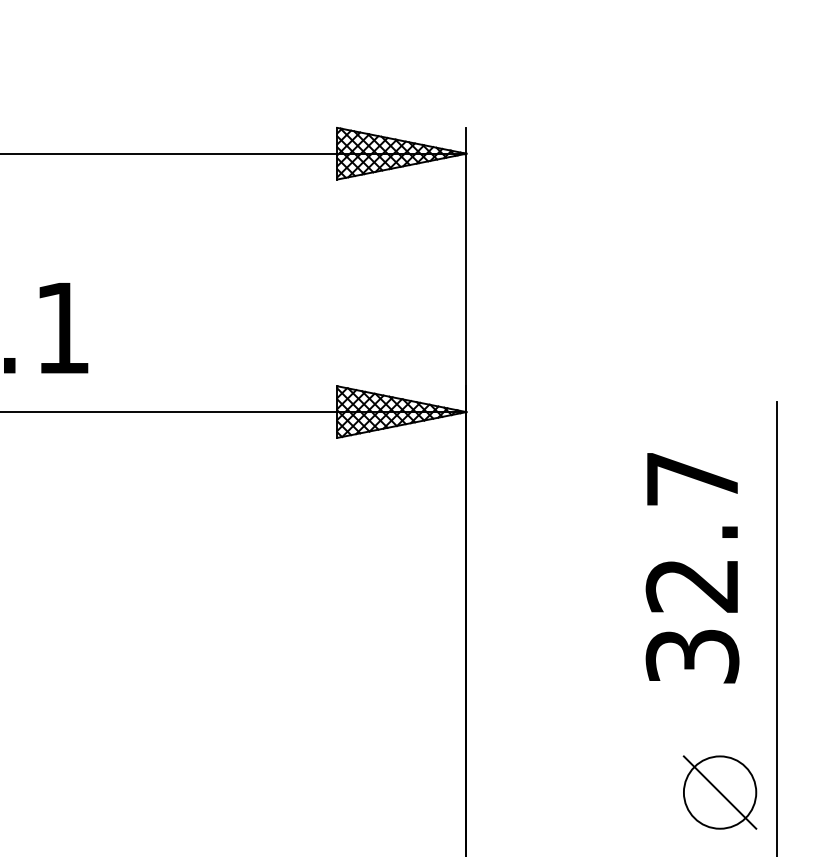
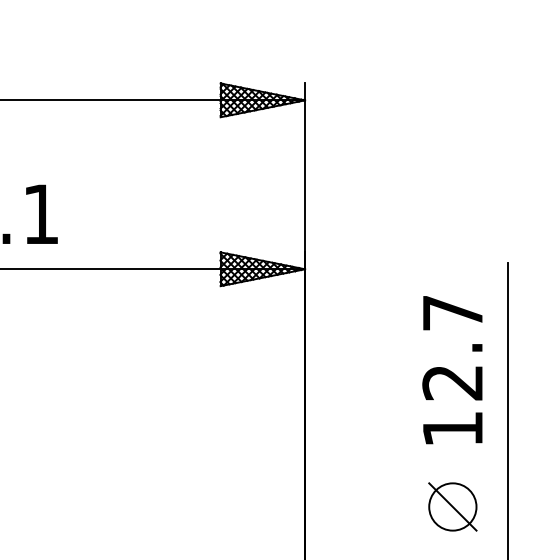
text: (691, 655) -> (452, 428), 32.7 -> 12.7
part: (719, 791) -> (452, 506), moved

